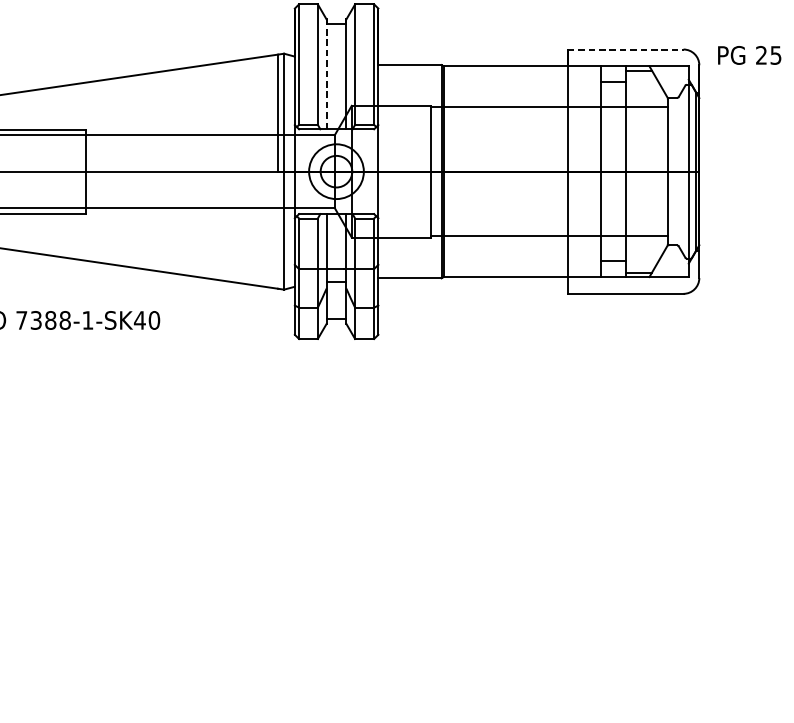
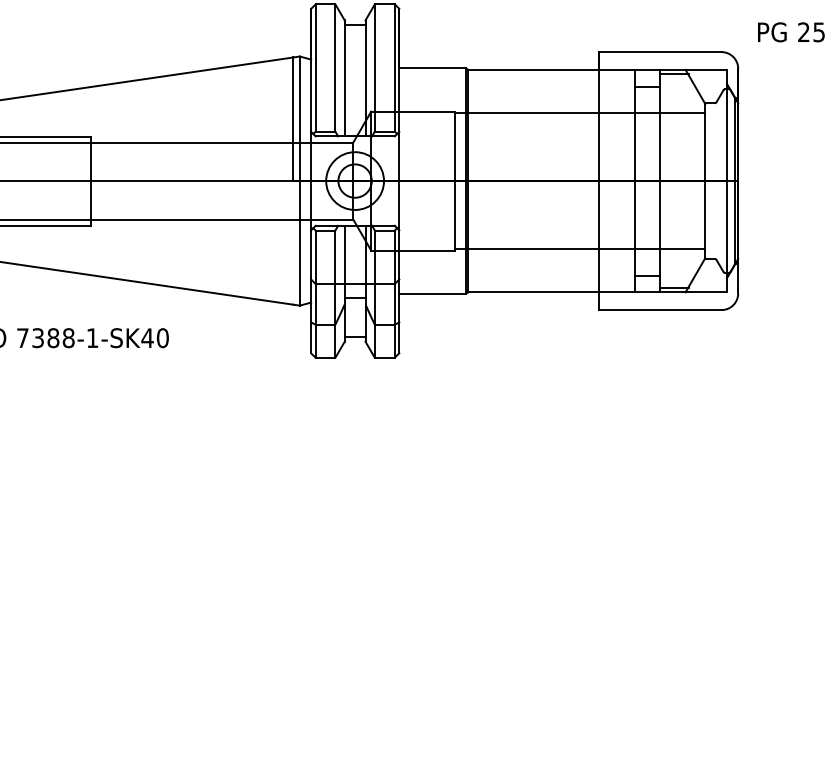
line: (625, 49) -> (660, 52), dashed -> solid
text: (749, 55) -> (791, 32), moved
line: (326, 74) -> (344, 78), dashed -> solid

